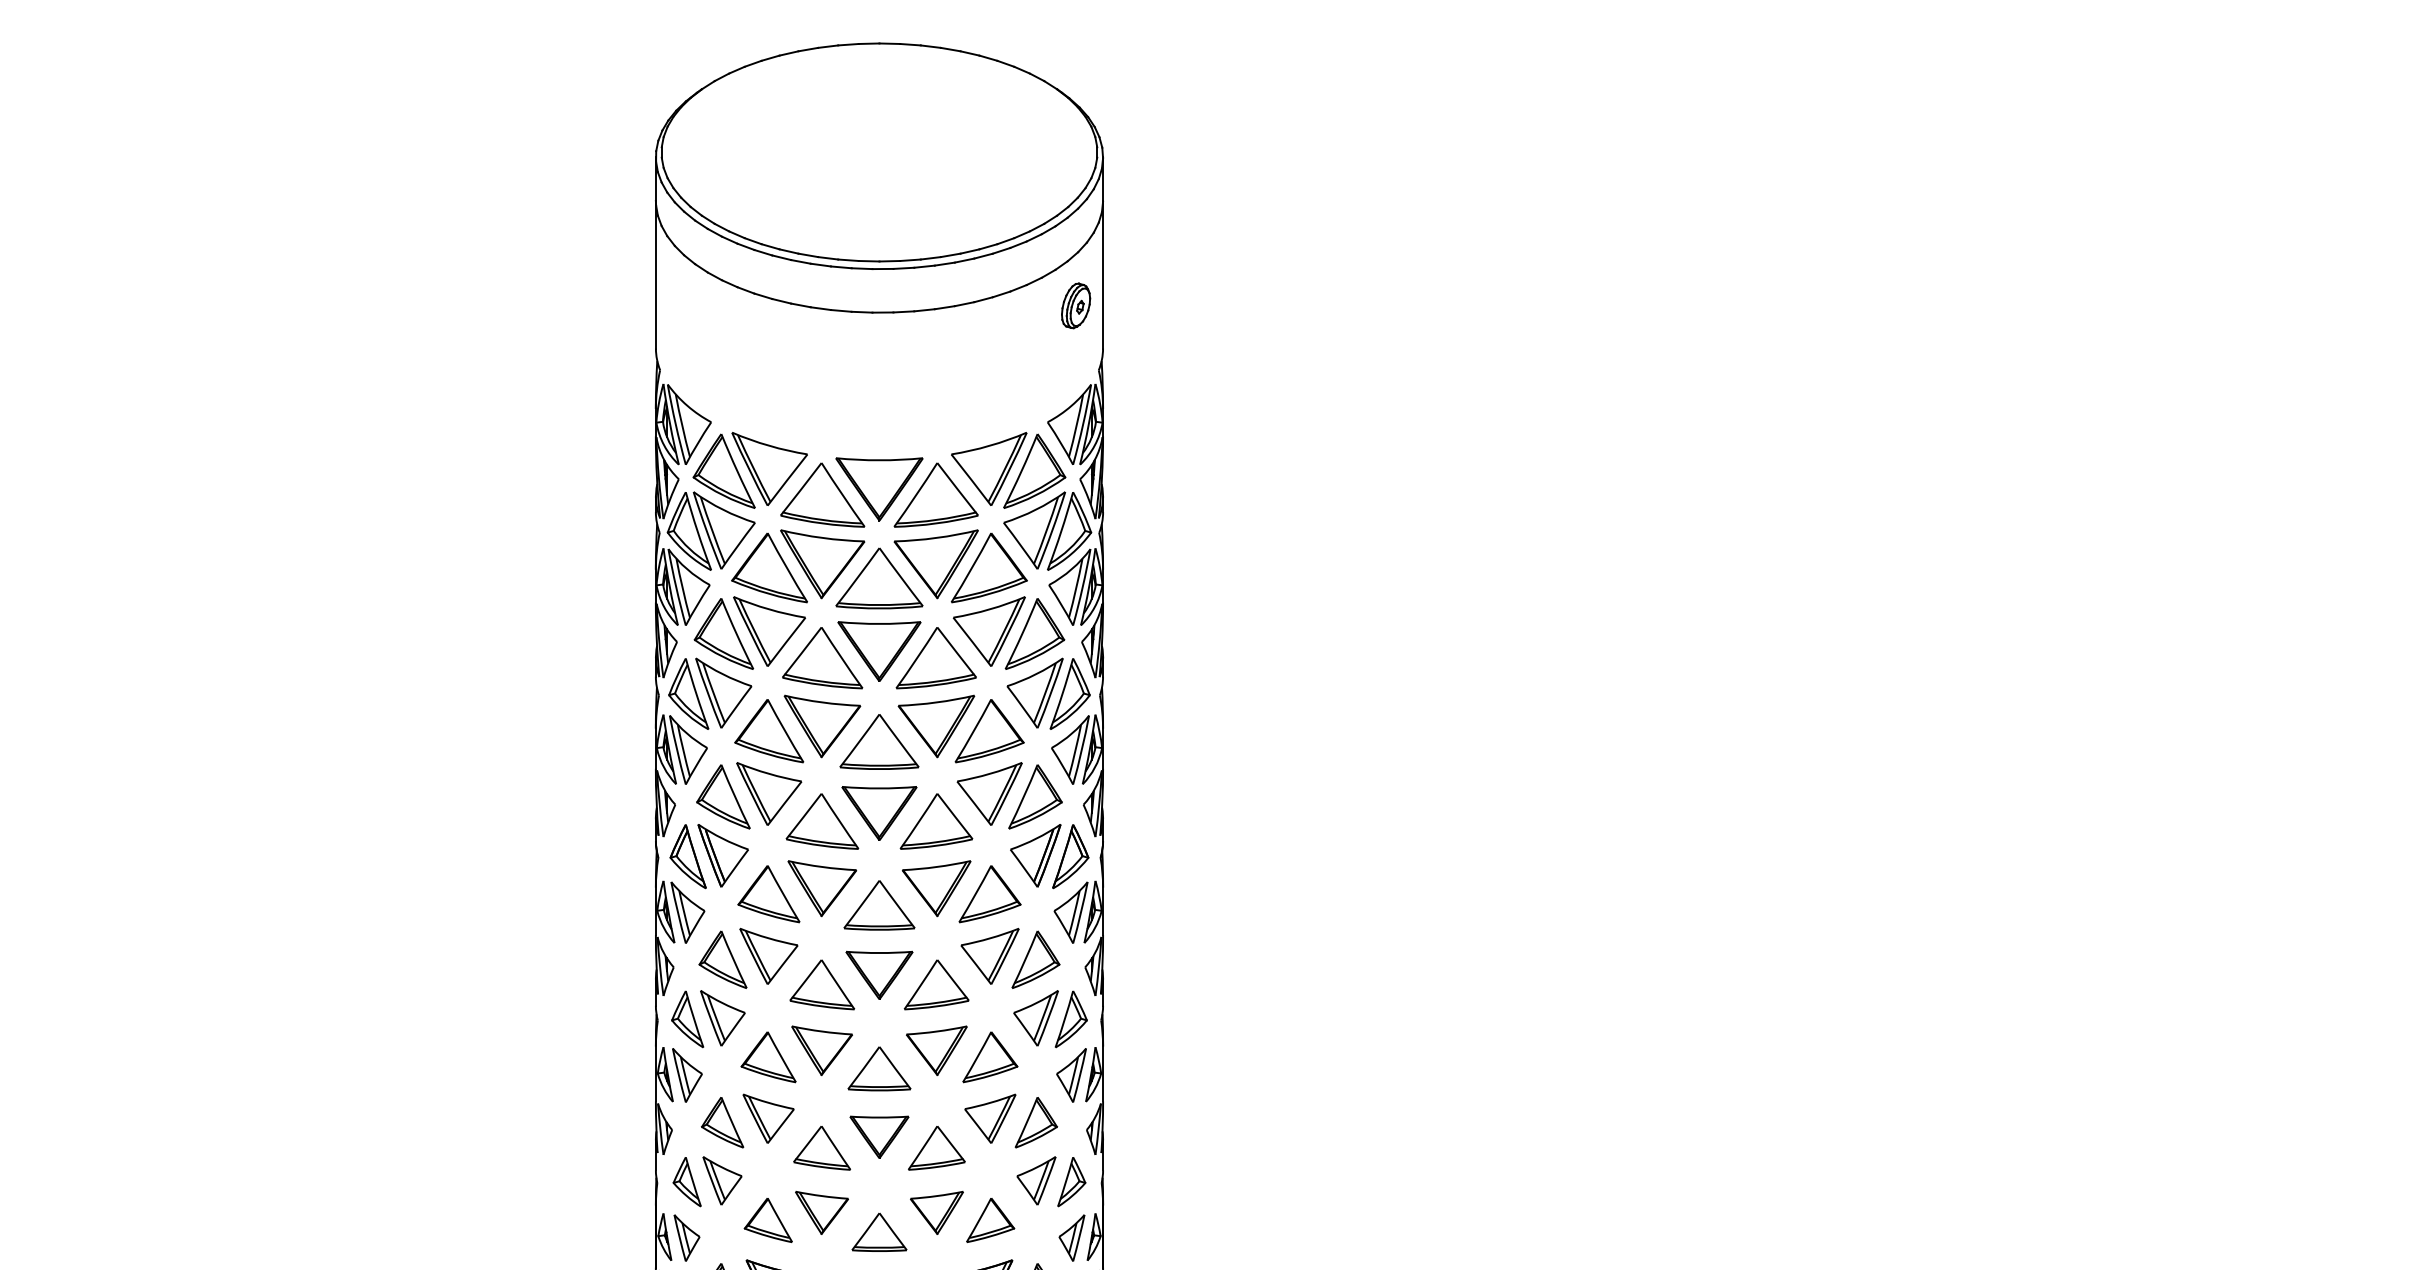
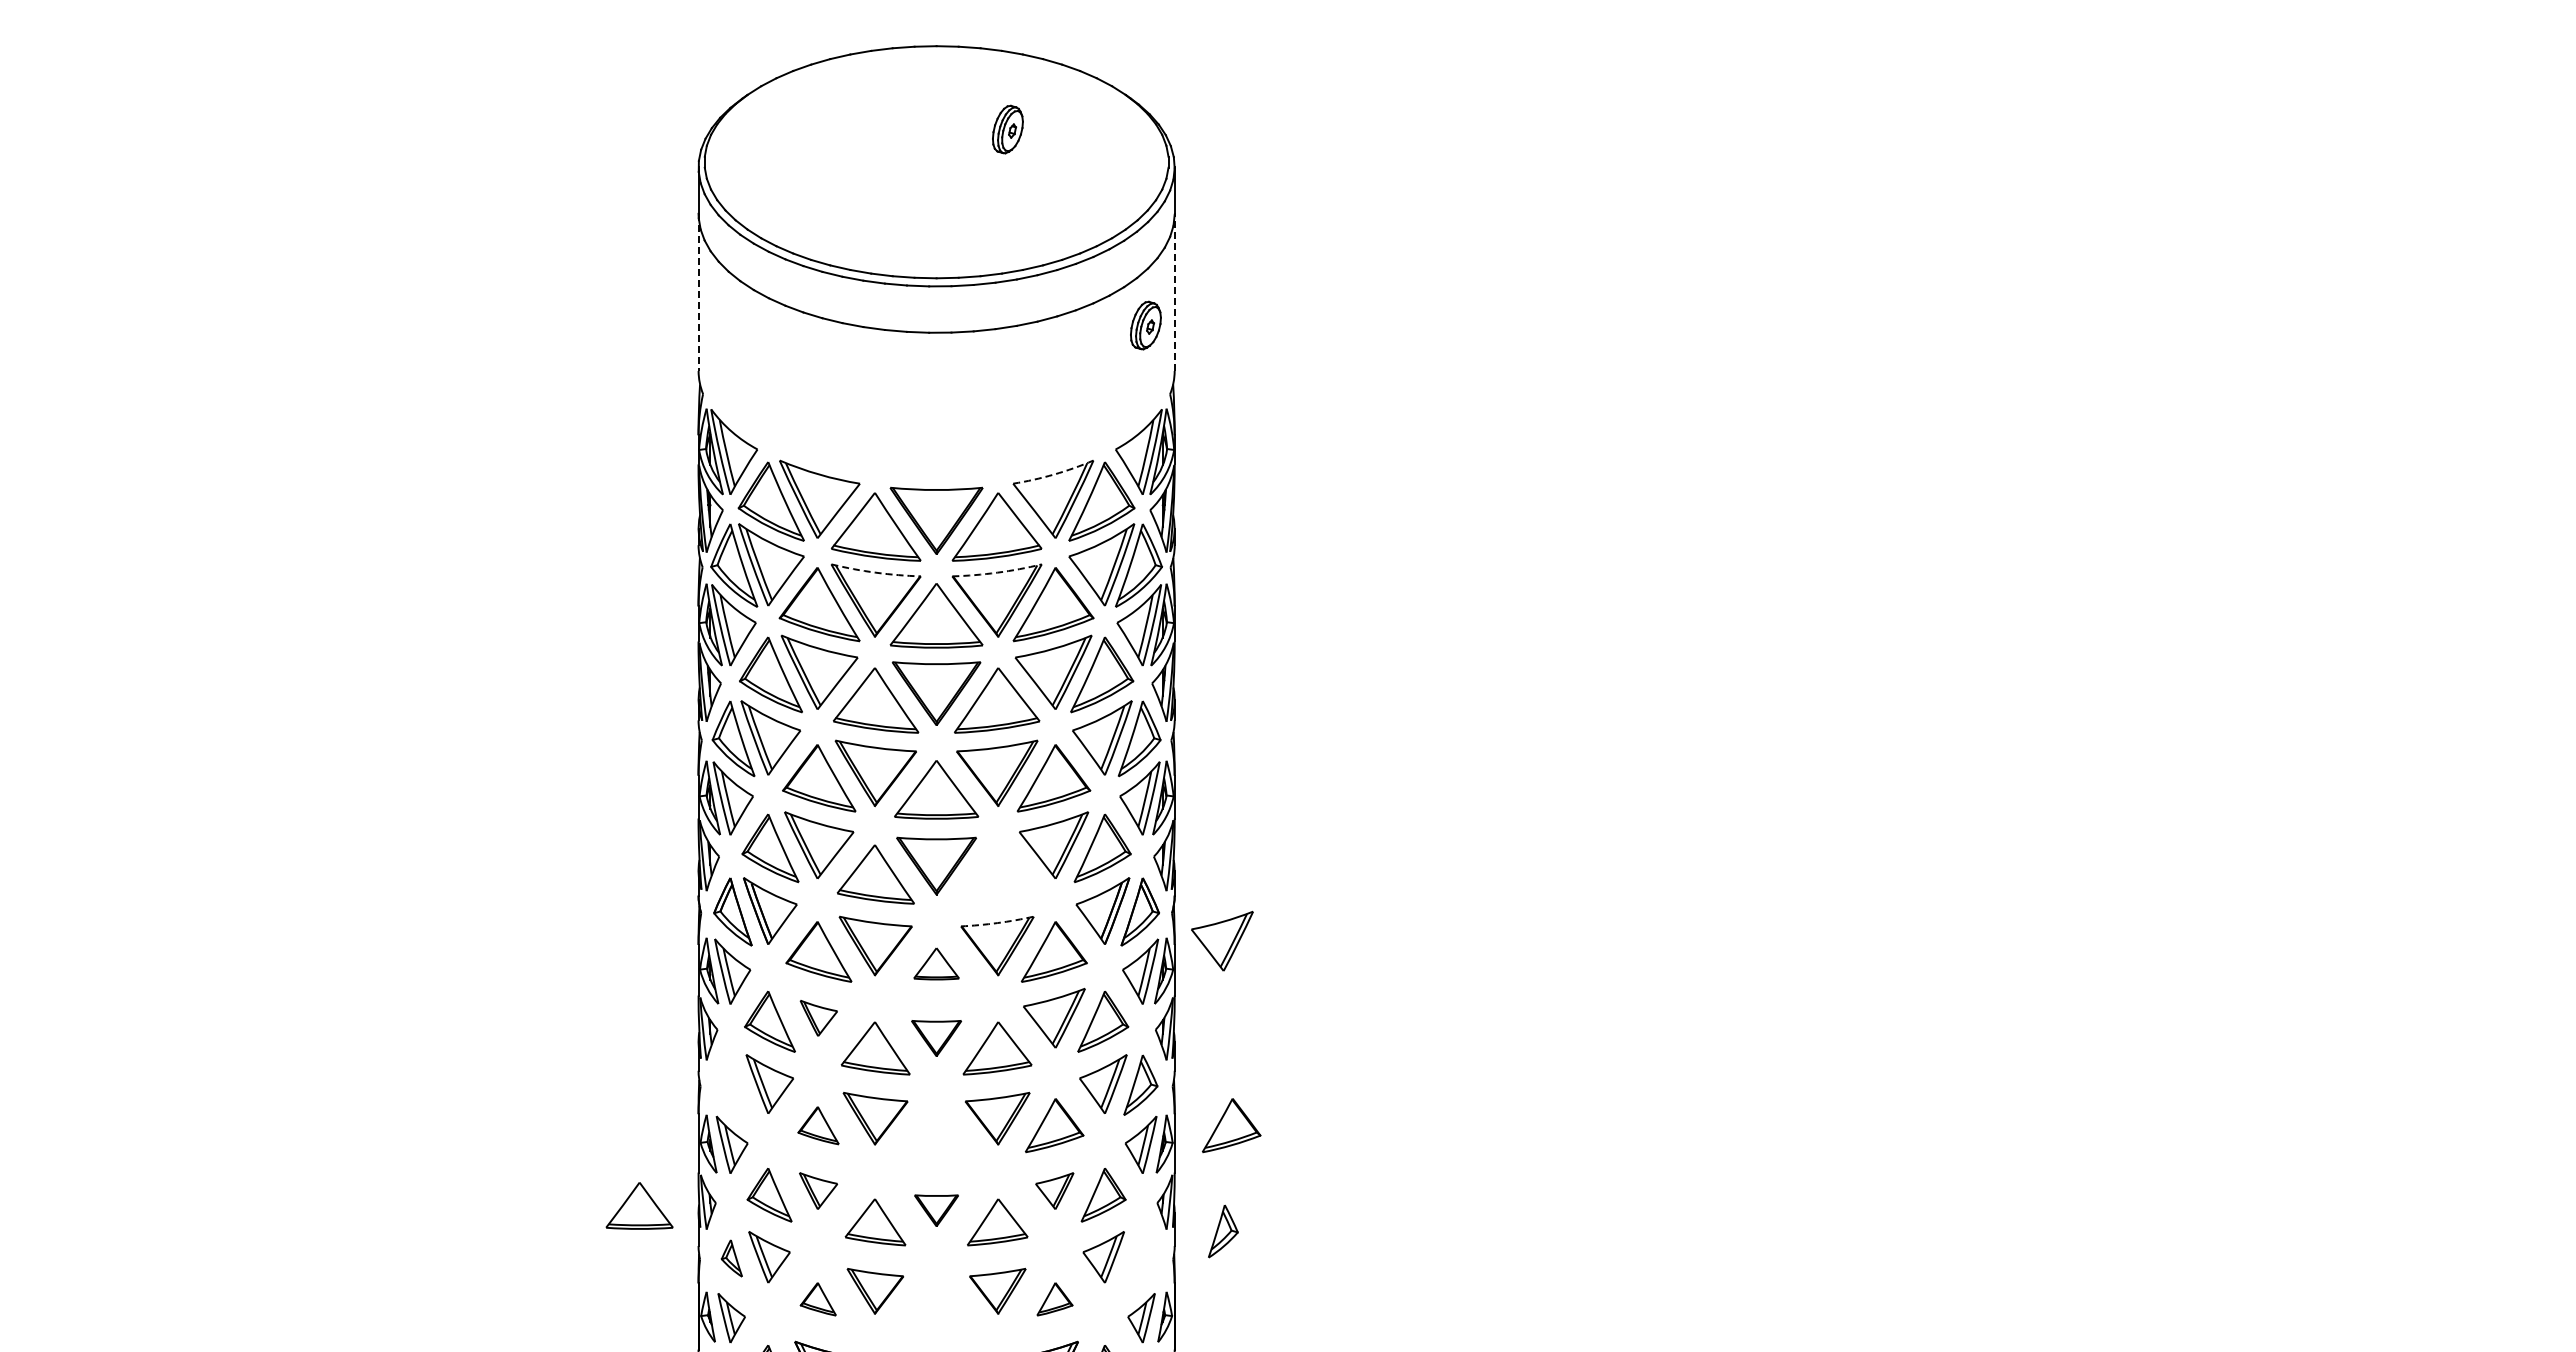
part: (946, 121) -> (1007, 129), added
line: (655, 274) -> (698, 292), solid -> dashed
line: (1102, 274) -> (1174, 292), solid -> dashed
arc: (990, 445) -> (1054, 474), solid -> dashed
arc: (822, 537) -> (875, 572), solid -> dashed
arc: (936, 537) -> (997, 572), solid -> dashed
part: (936, 821) -> (997, 874), removed
arc: (936, 867) -> (997, 923), solid -> dashed
part: (1147, 883) -> (1222, 940), added
part: (879, 905) -> (936, 963), size x0.6
part: (768, 956) -> (818, 1018), size x0.6
part: (879, 975) -> (936, 1038), size x0.7
part: (686, 1018) -> (731, 1084), removed
part: (768, 1057) -> (818, 1125), size x0.7
part: (1156, 1057) -> (1231, 1125), added
part: (879, 1068) -> (639, 1205), moved
part: (768, 1118) -> (818, 1190), size x0.7
part: (990, 1118) -> (1054, 1190), size x0.7
part: (879, 1137) -> (936, 1210), size x0.7
part: (686, 1182) -> (731, 1258), size x0.7
part: (1071, 1182) -> (1223, 1231), moved
part: (768, 1220) -> (818, 1299), size x0.7
part: (990, 1220) -> (1054, 1299), size x0.7
part: (879, 1231) -> (936, 1311), removed

